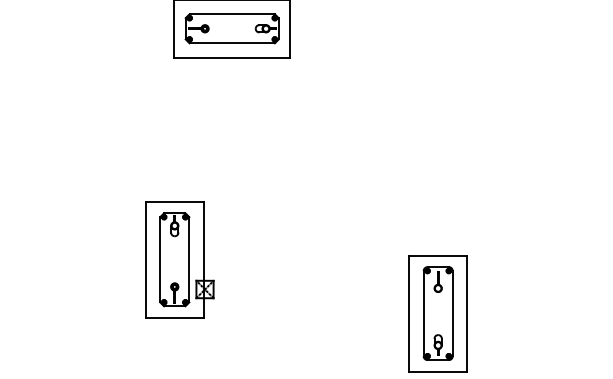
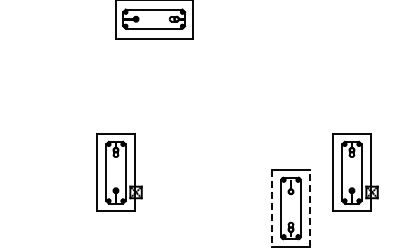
part: (535, 259) -> (355, 172), added
line: (408, 313) -> (271, 208), solid -> dashed
line: (467, 313) -> (310, 208), solid -> dashed

